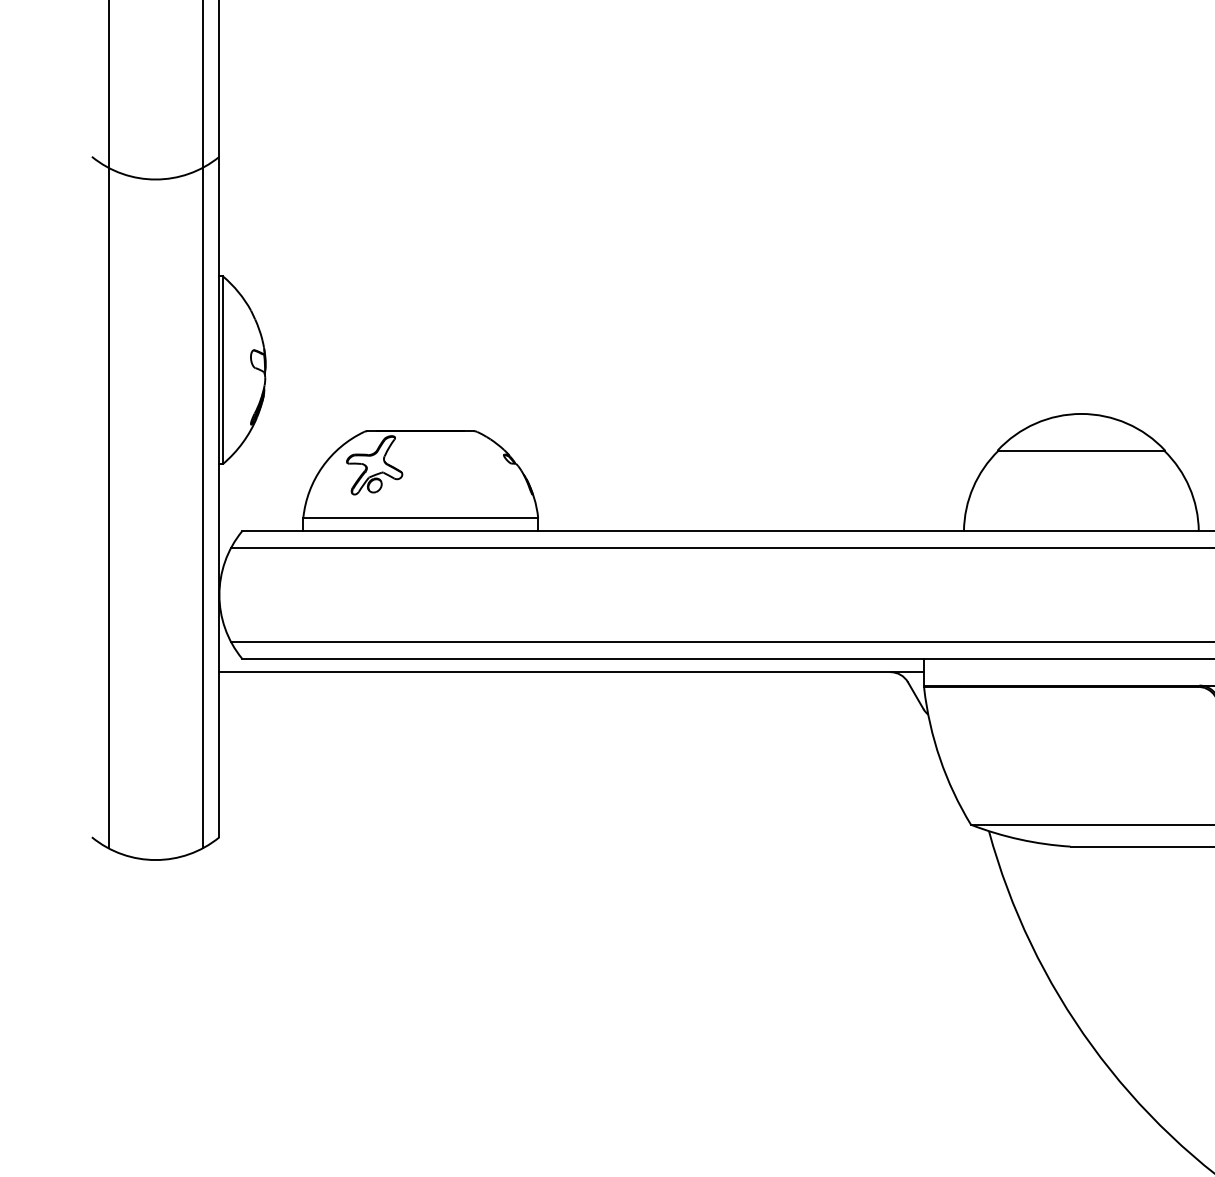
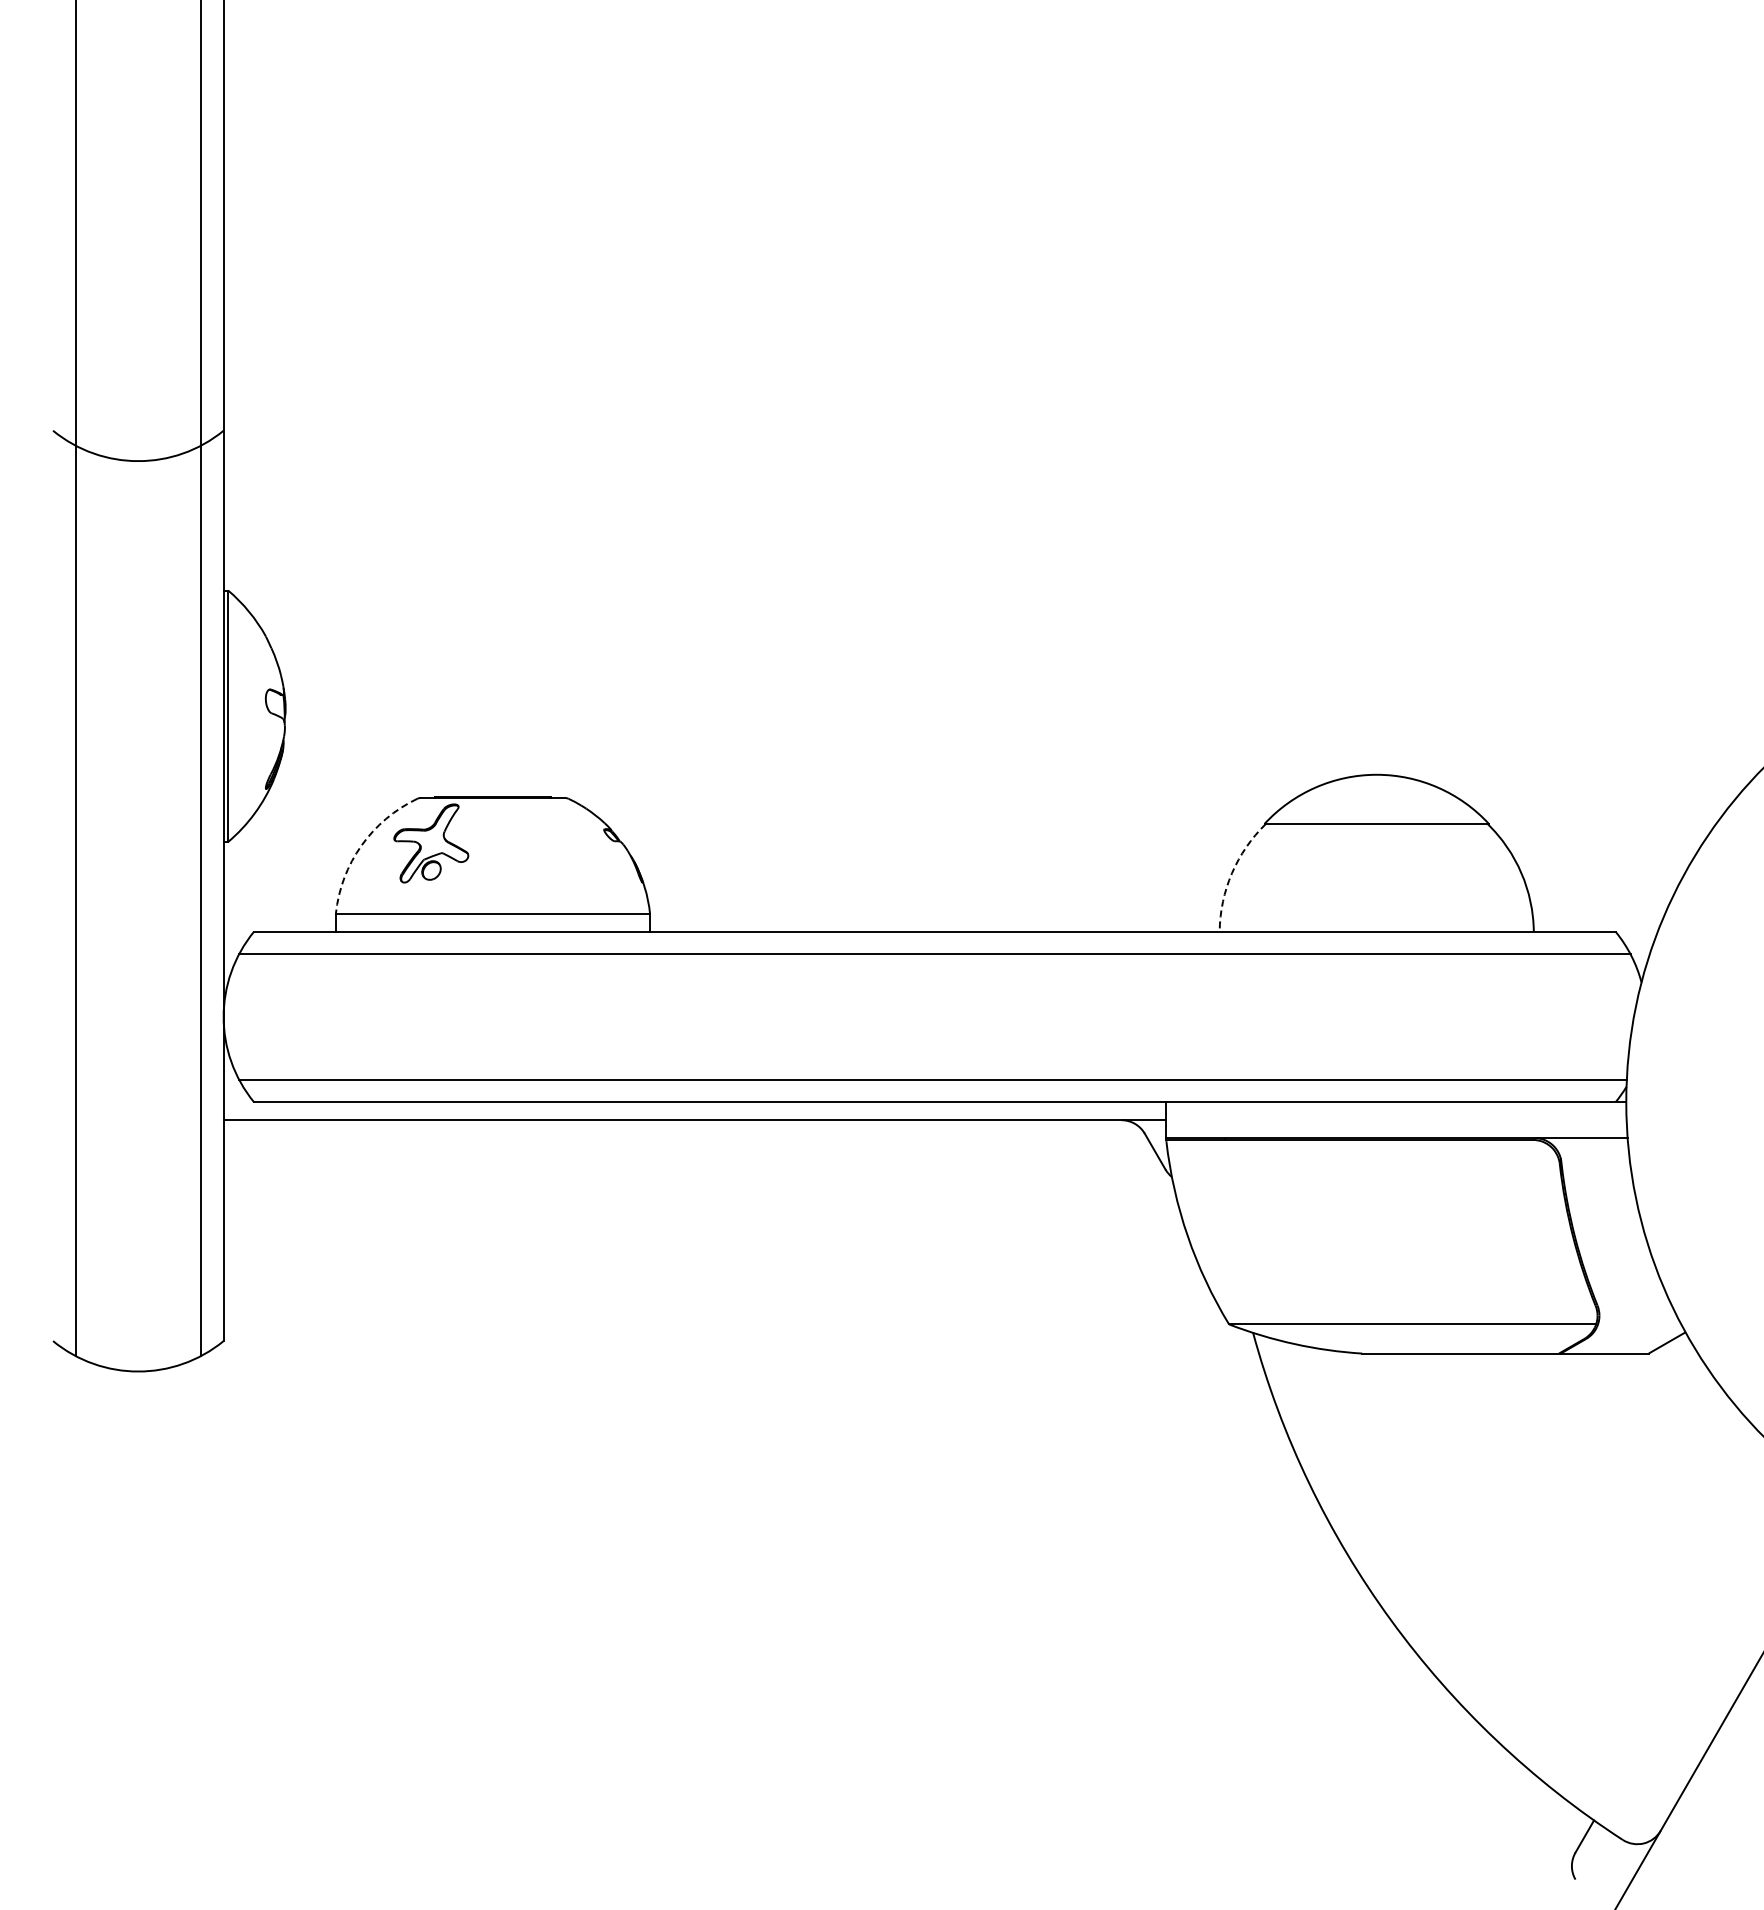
arc: (322, 466) -> (361, 845), solid -> dashed
arc: (973, 487) -> (1232, 873), solid -> dashed

